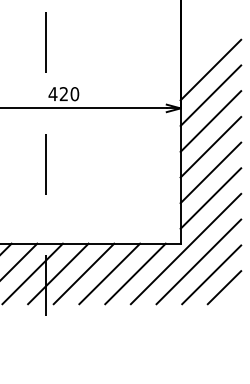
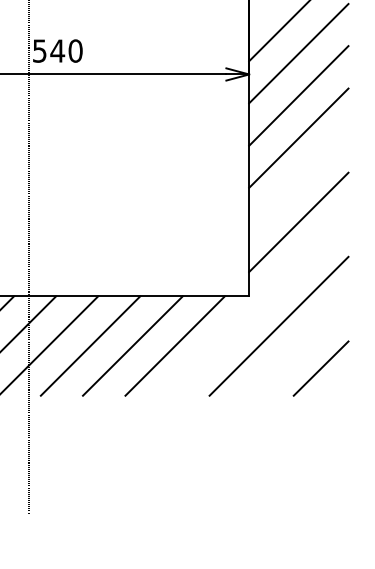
text: (58, 94) -> (48, 51), 420 -> 540
line: (210, 172) -> (298, 179), removed
line: (185, 248) -> (257, 304), removed
line: (211, 274) -> (299, 347), removed

